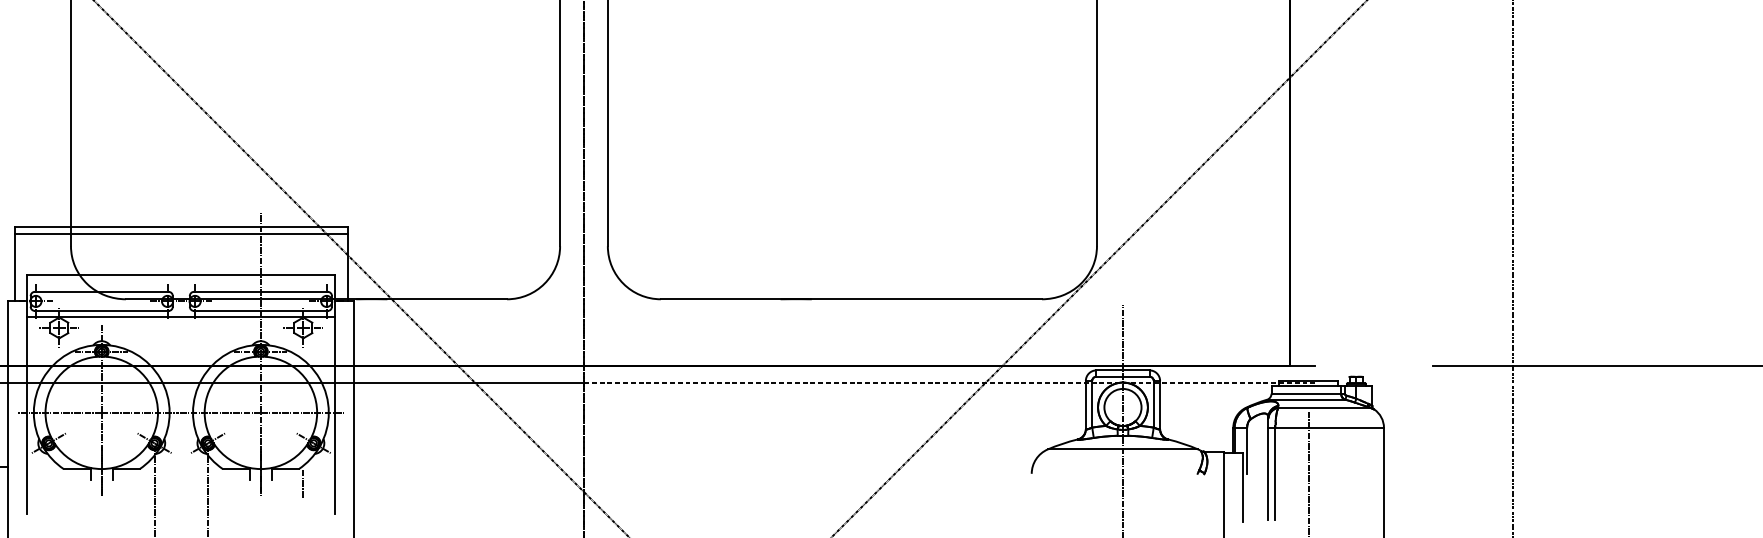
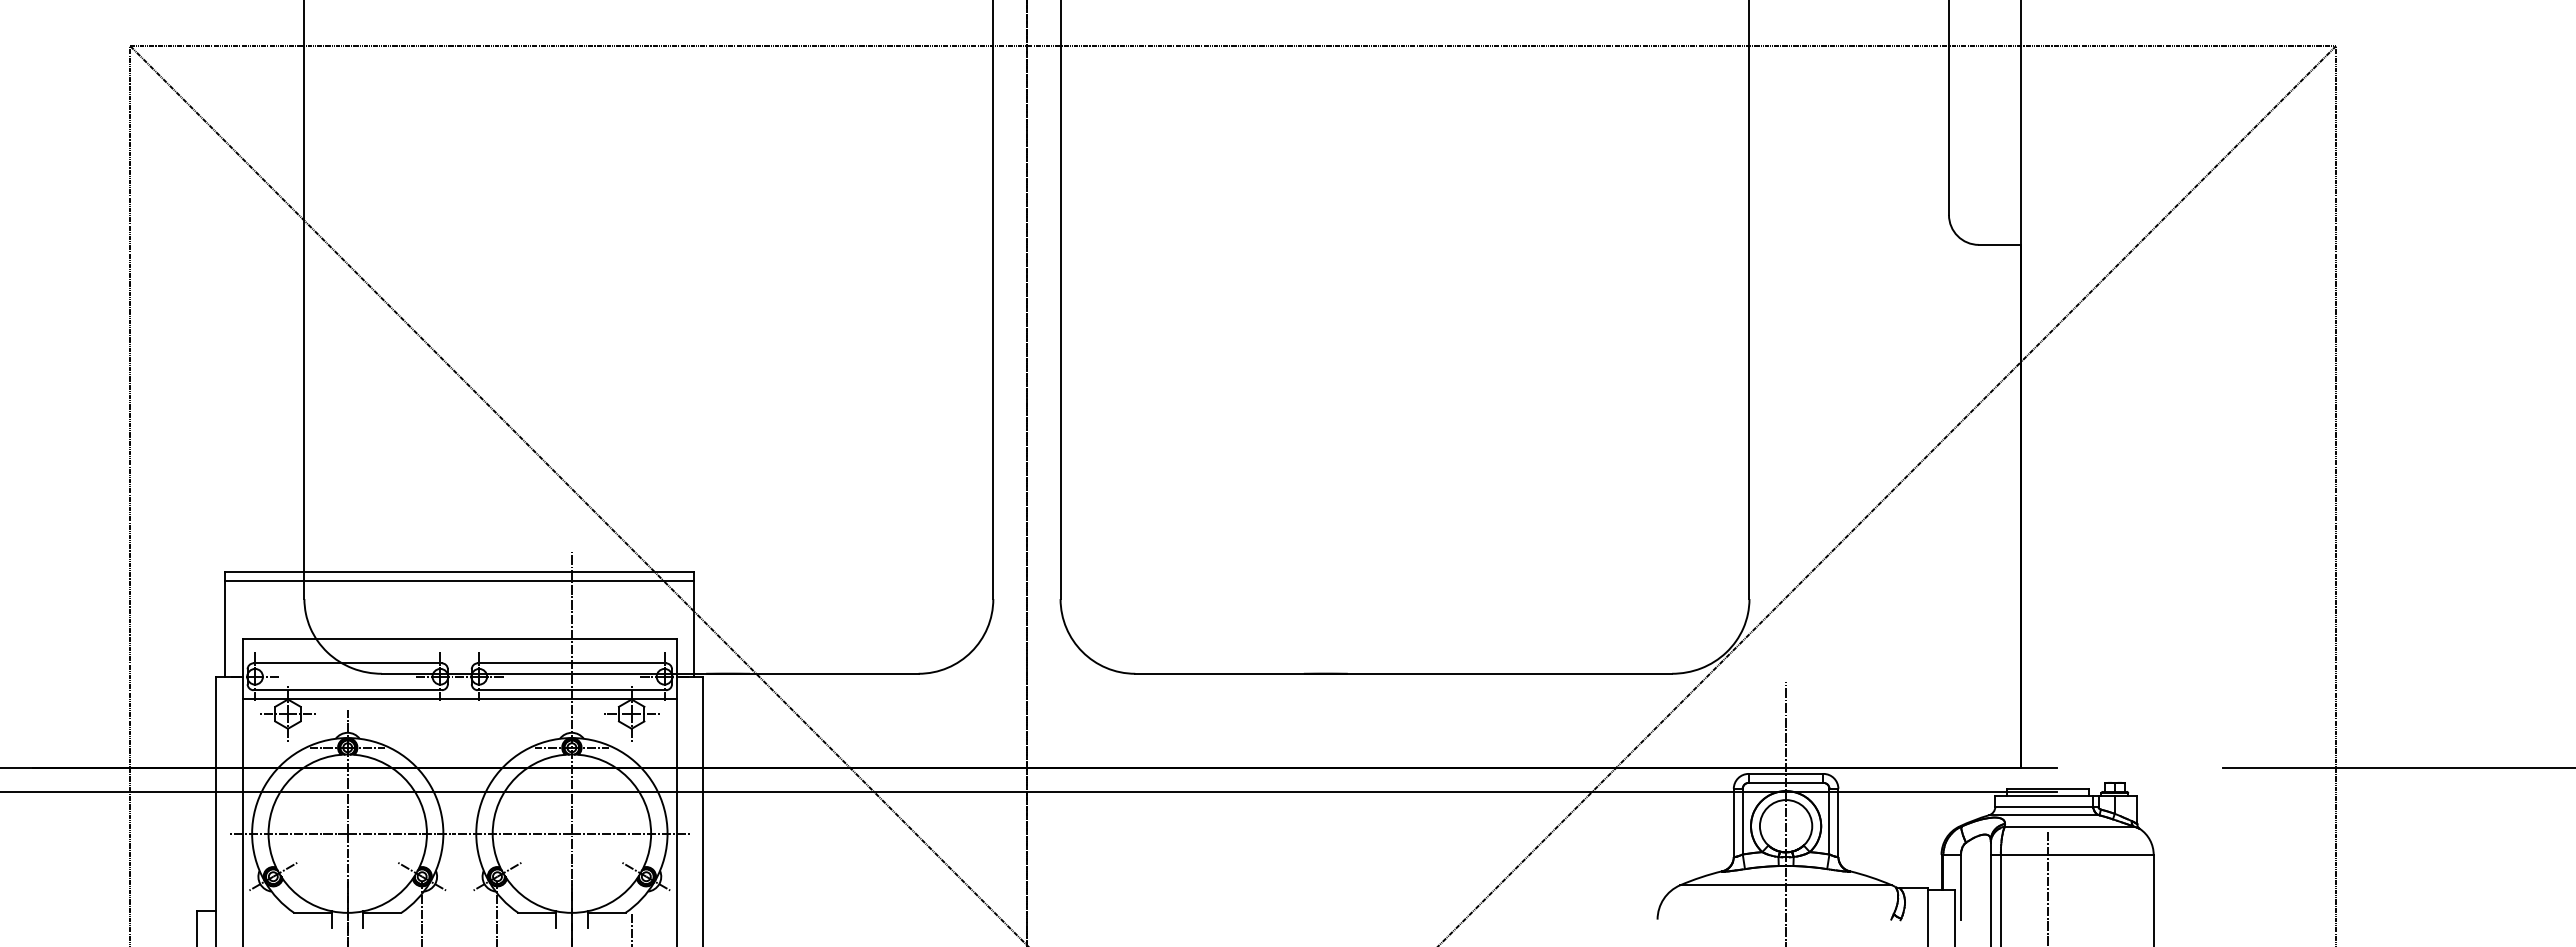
line: (949, 382) -> (1541, 791), dashed -> solid

